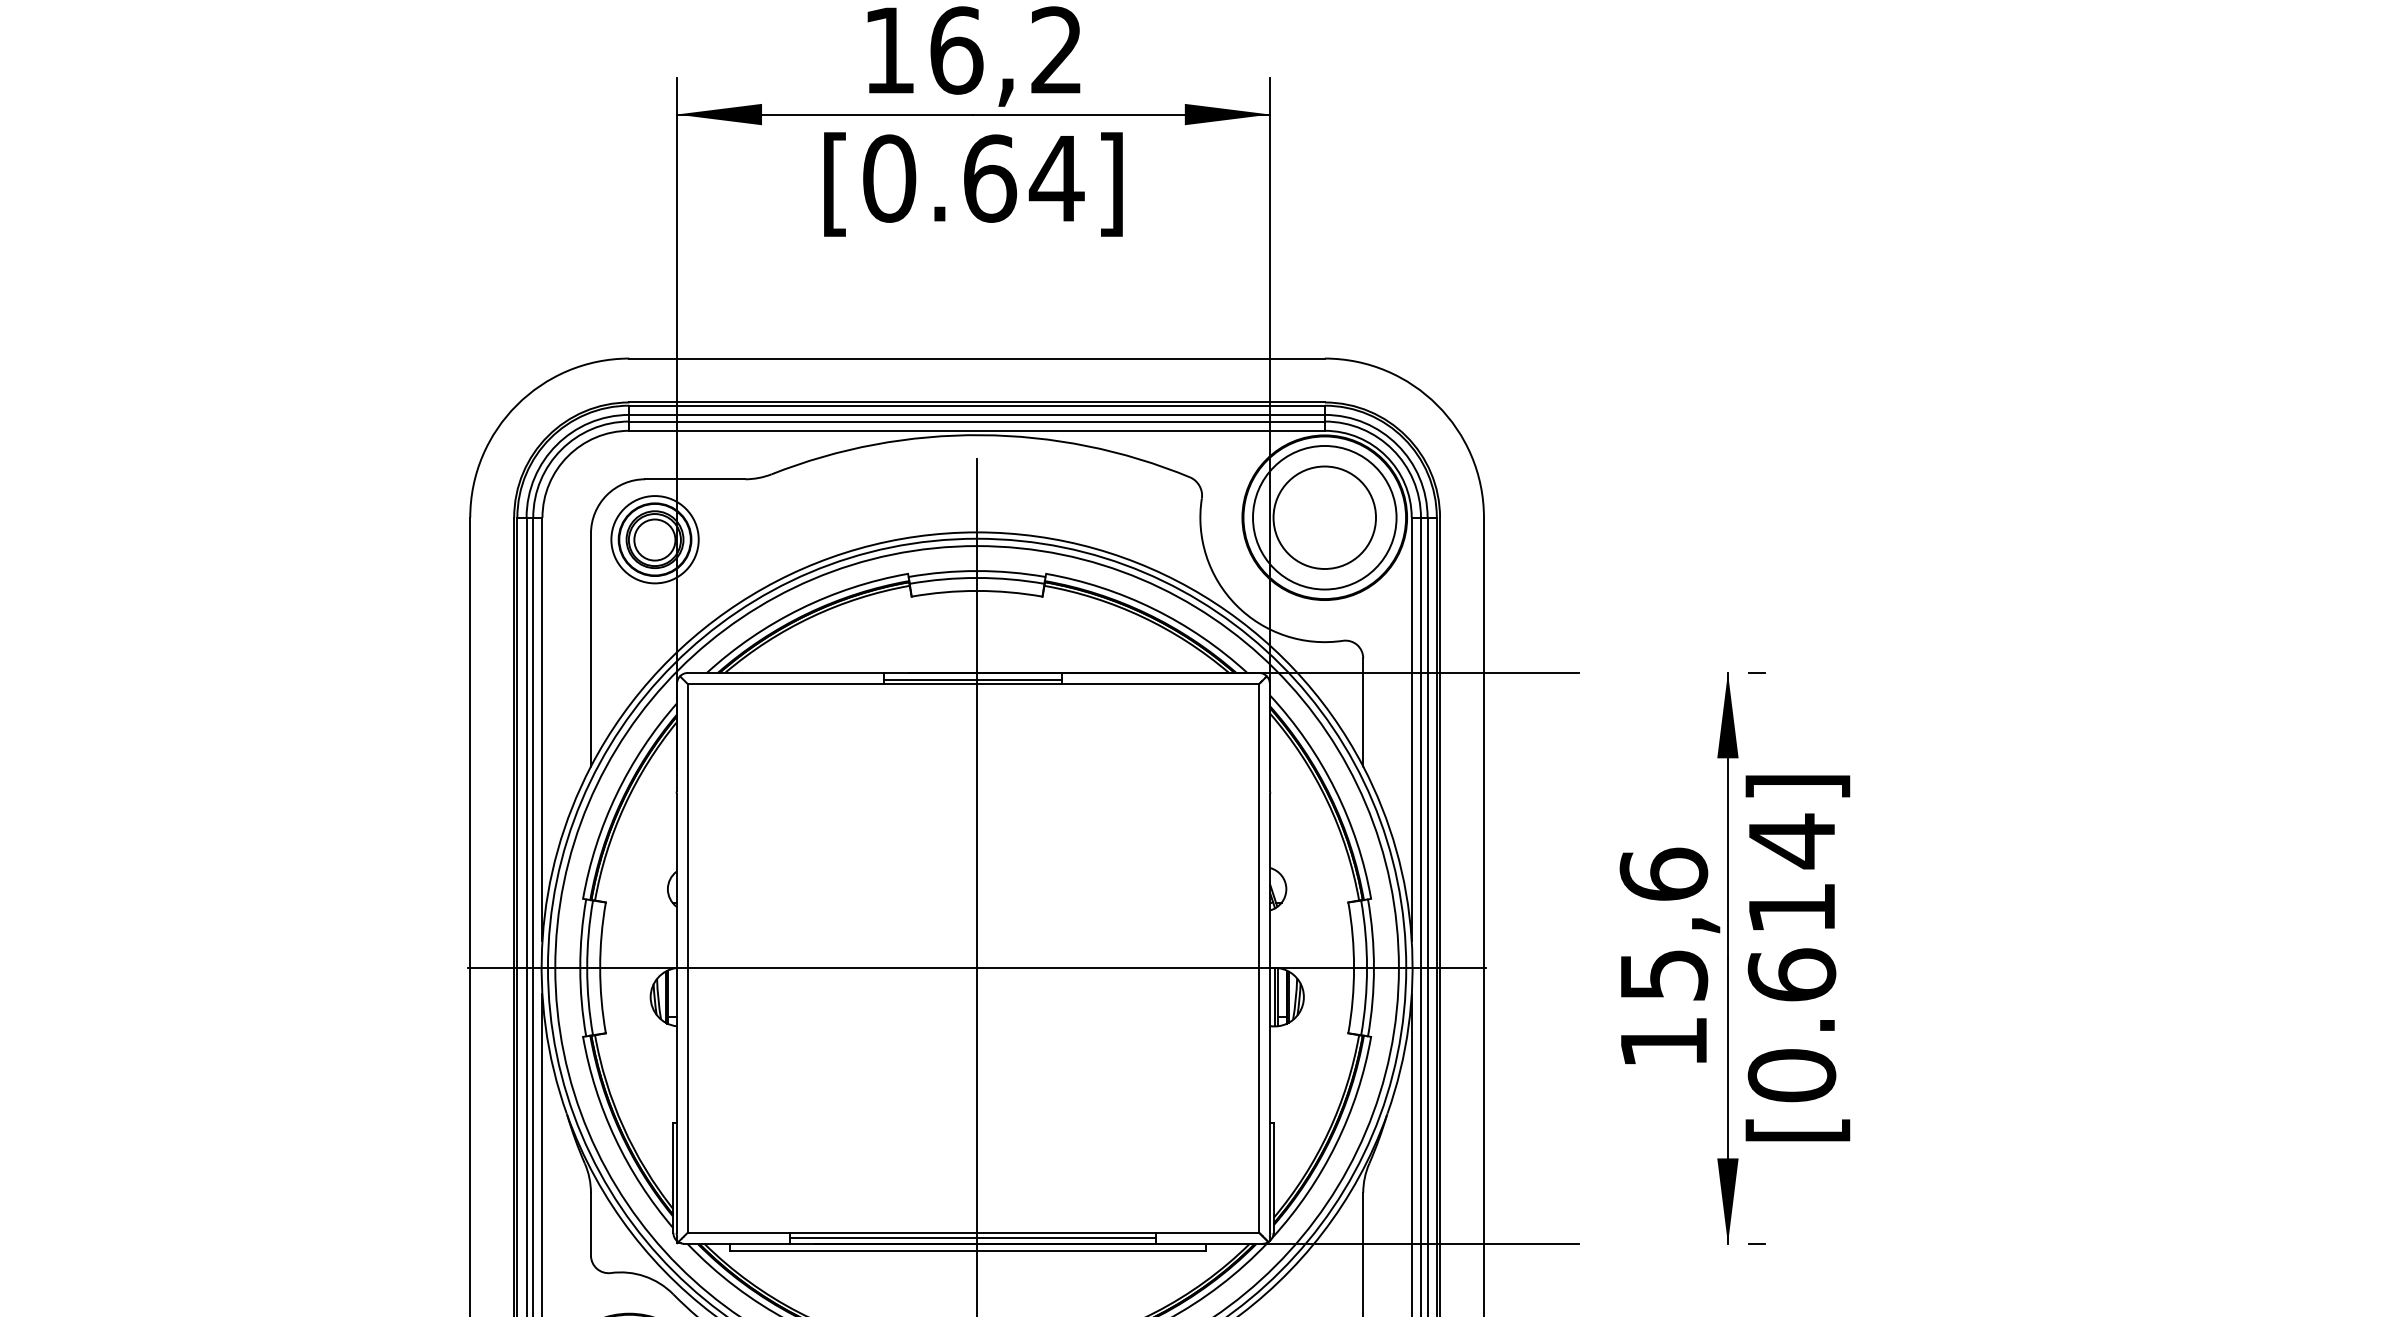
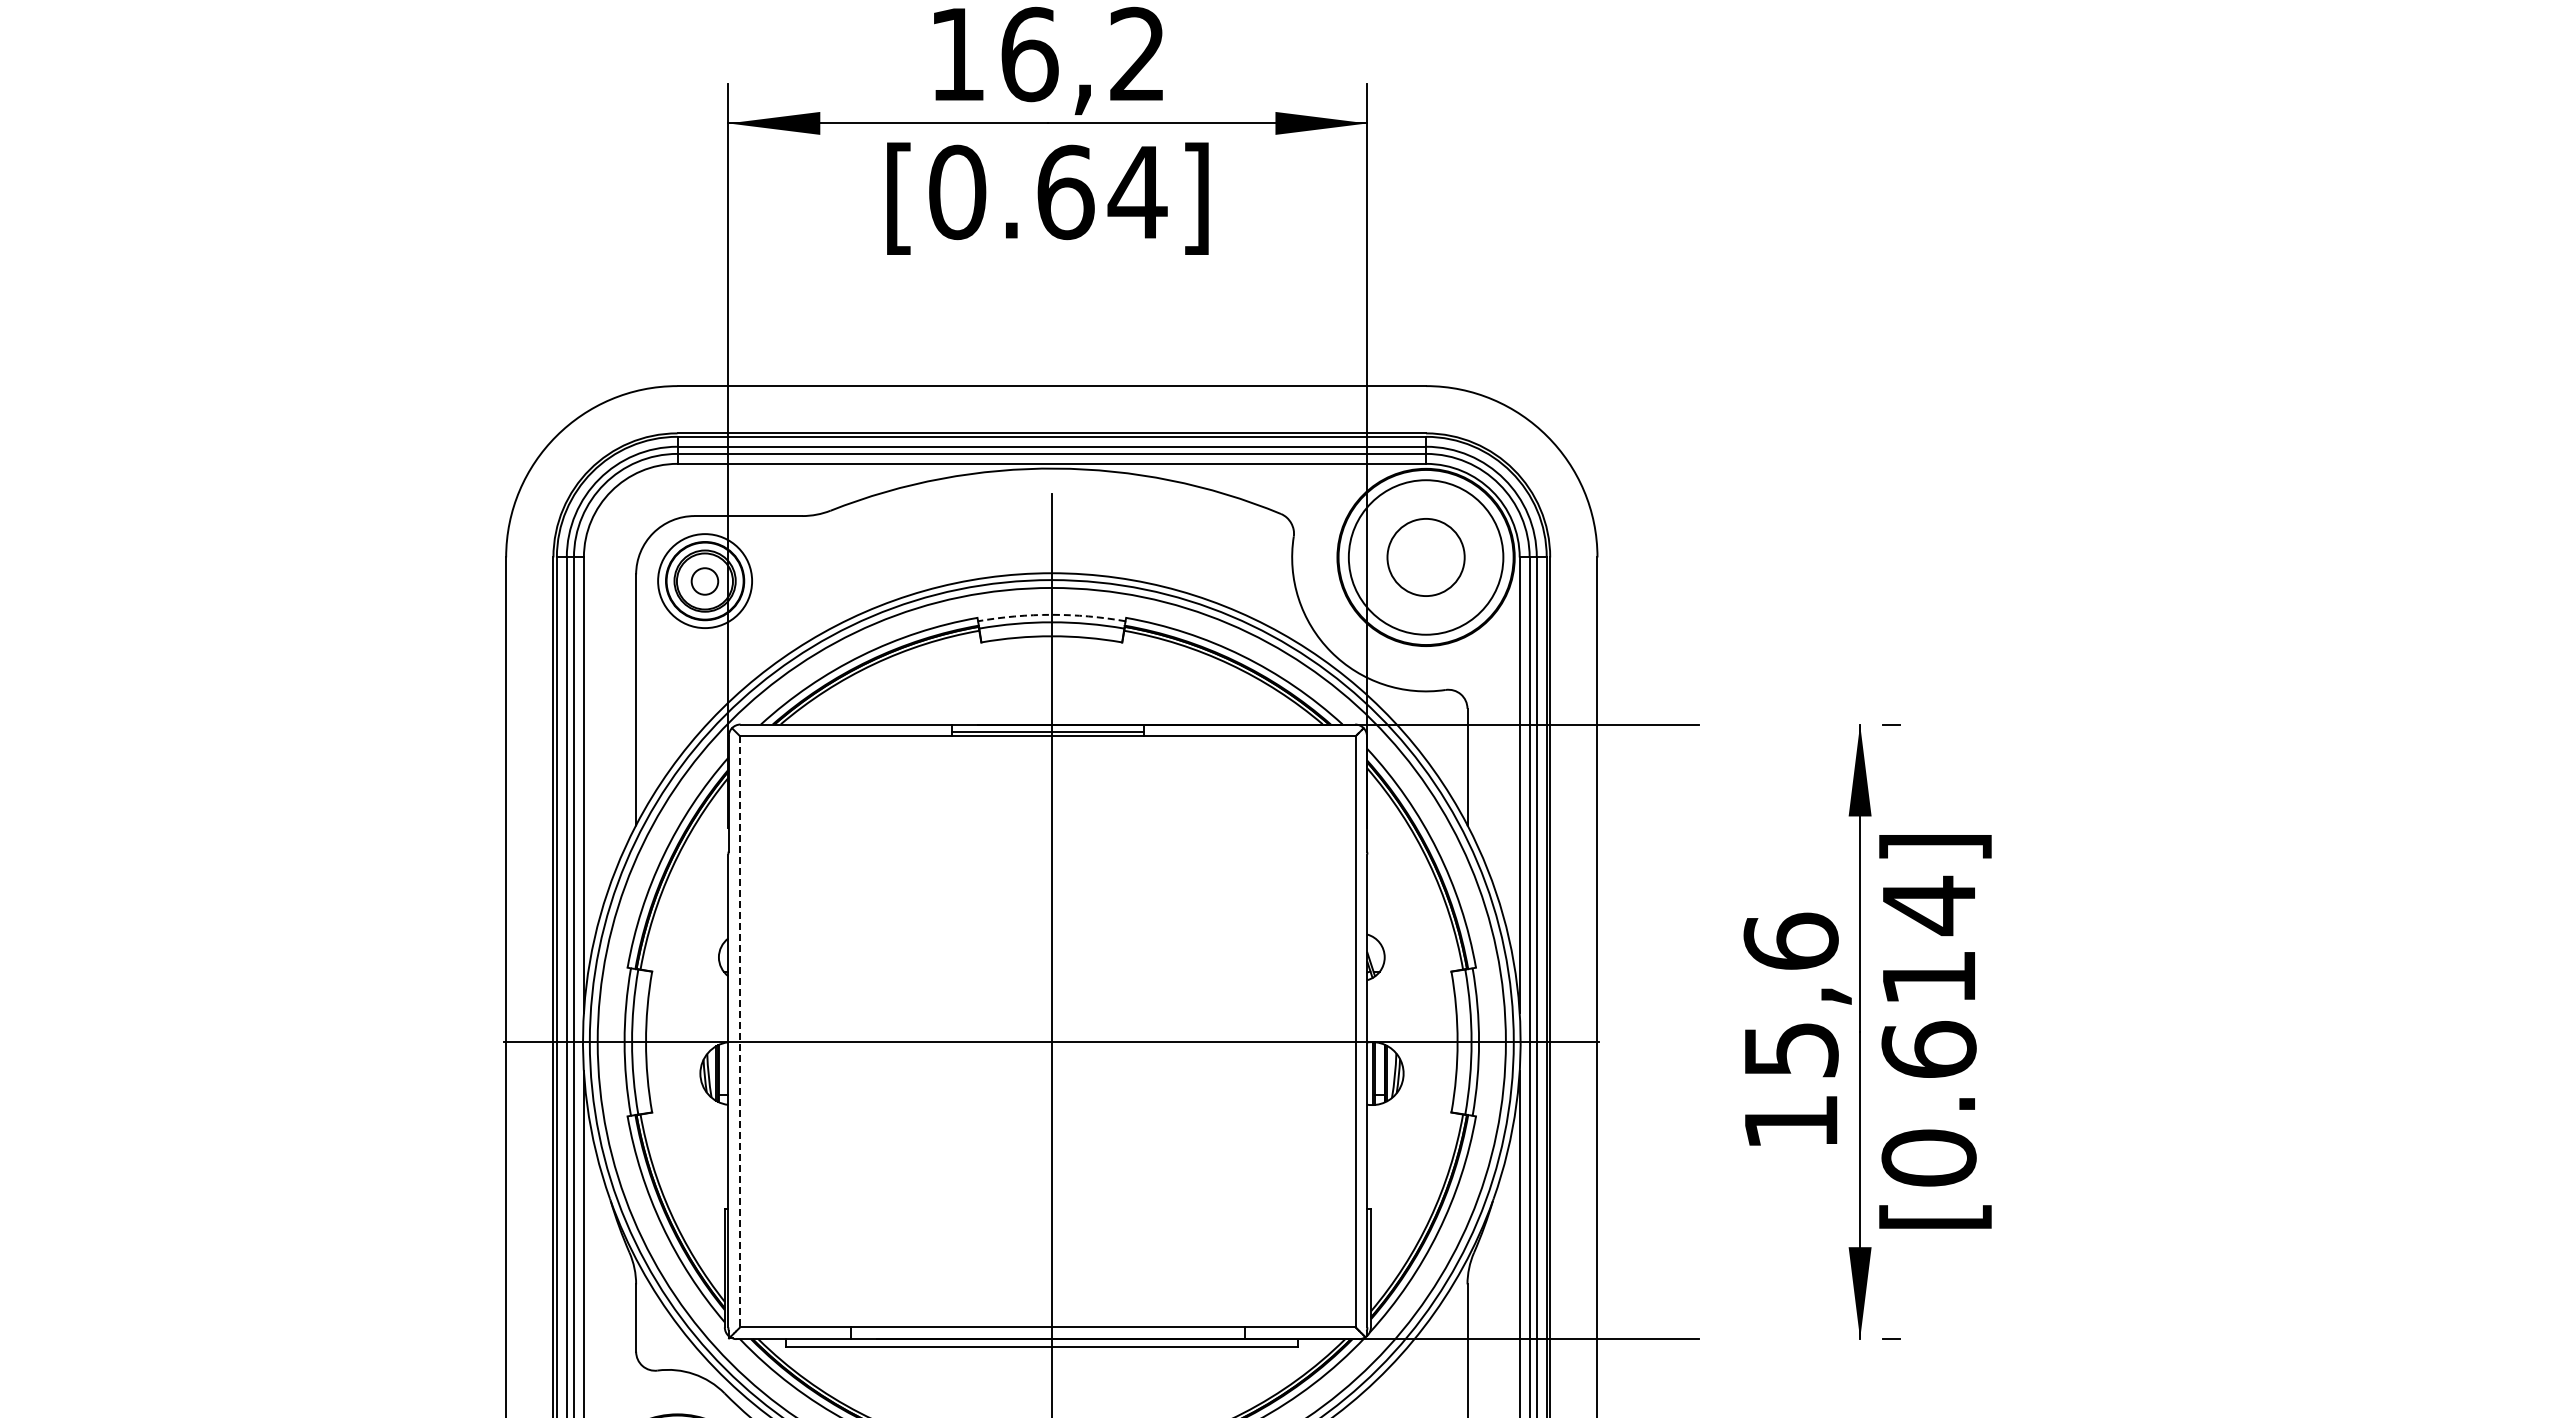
circle: (1324, 517) -> (1425, 557), size x0.7
circle: (654, 540) -> (704, 581), size x0.6
arc: (976, 570) -> (1051, 614), solid -> dashed
line: (687, 958) -> (740, 1032), solid -> dashed
line: (973, 1238) -> (1047, 1333), removed

